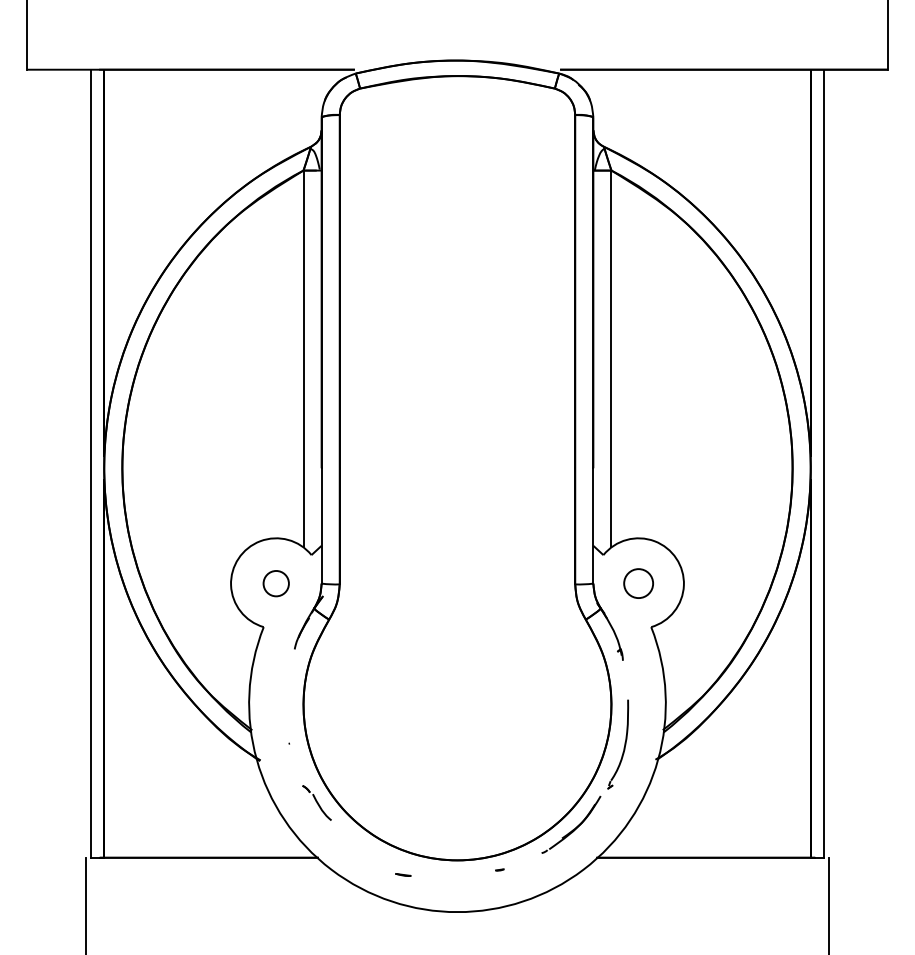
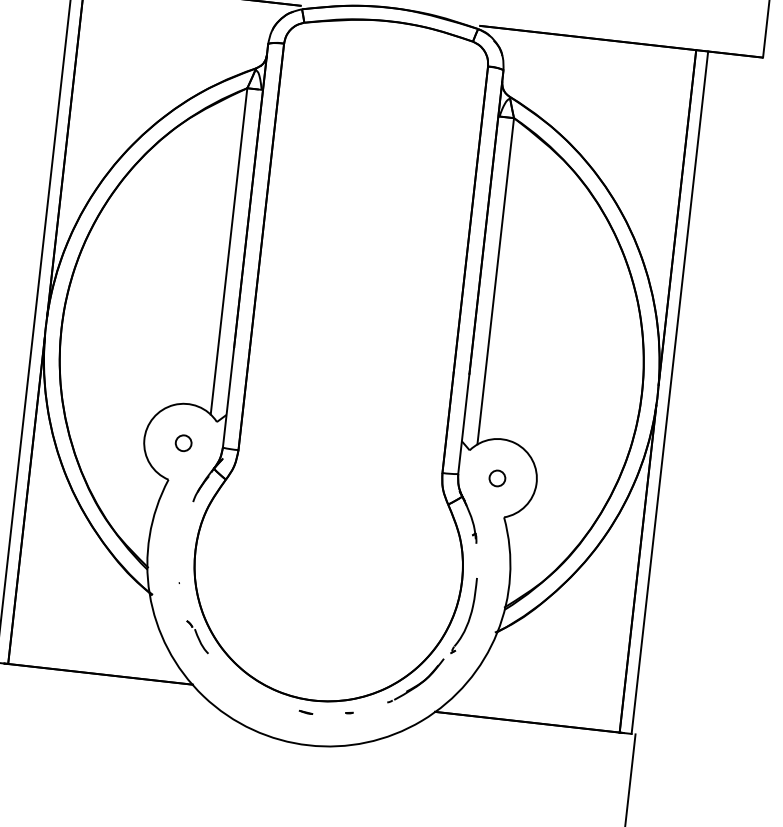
circle: (276, 583) -> (183, 443), size x0.71
circle: (638, 583) -> (497, 478), size x0.62
line: (403, 874) -> (306, 712), moved

